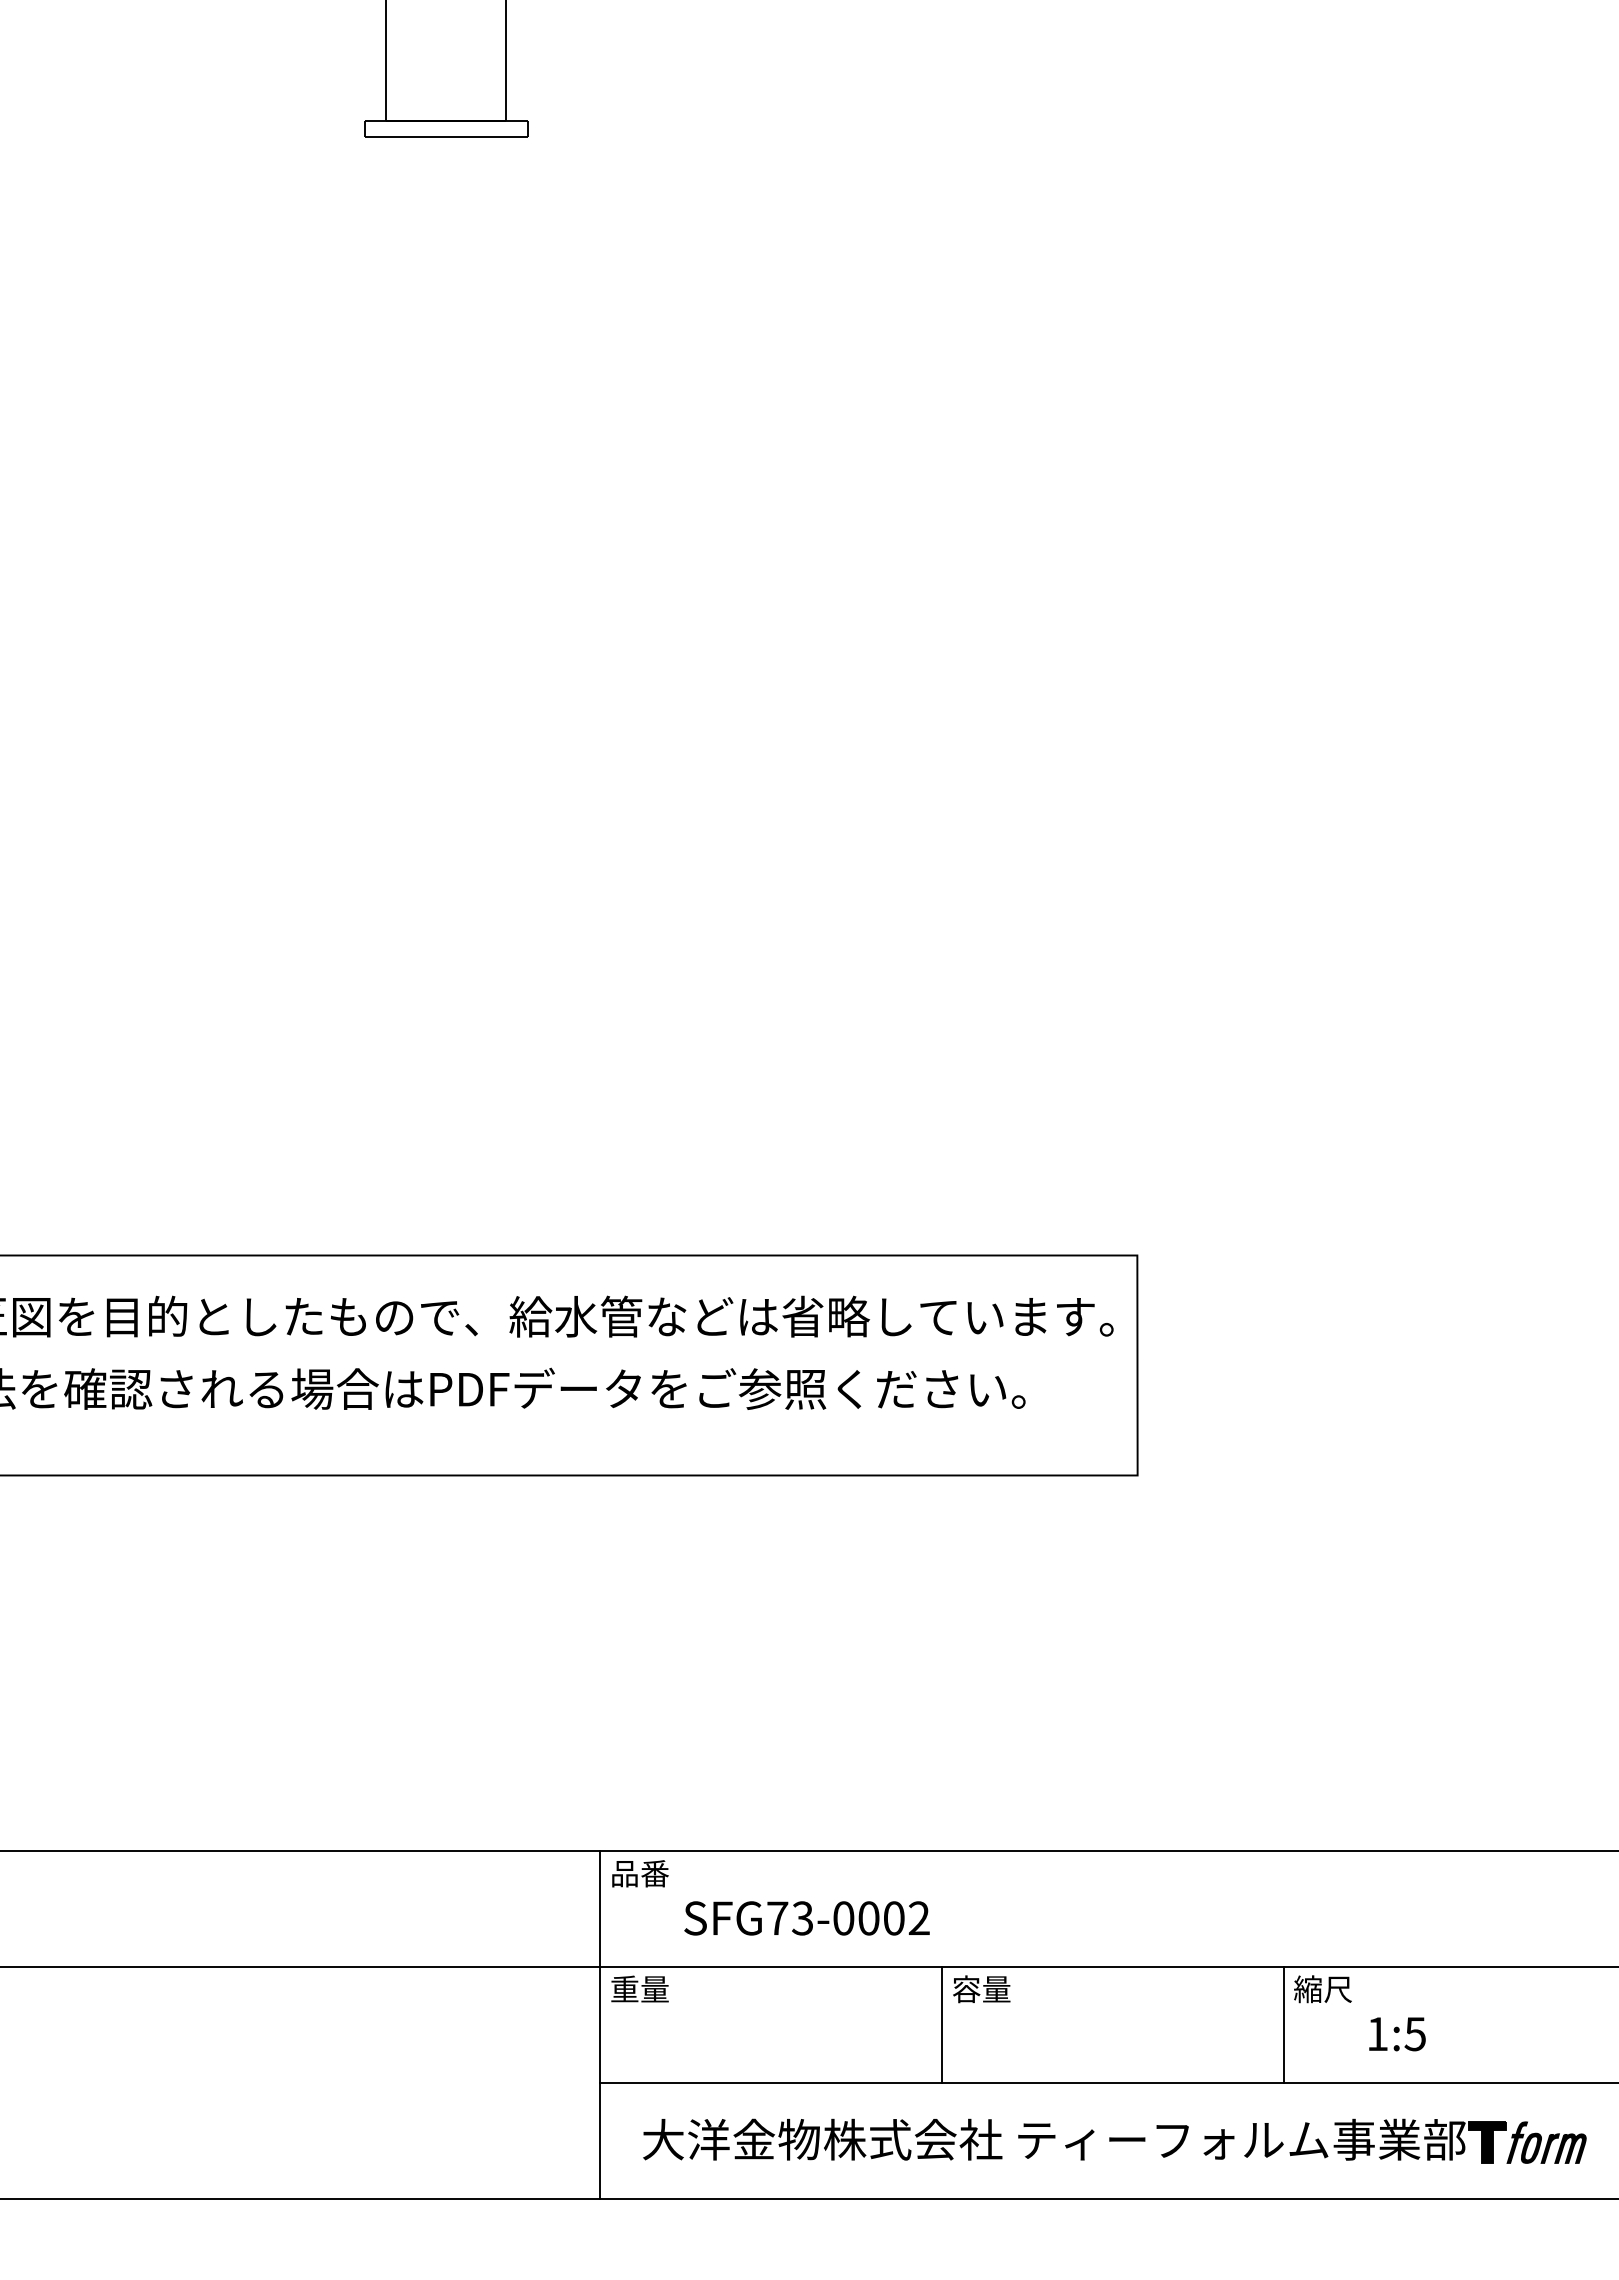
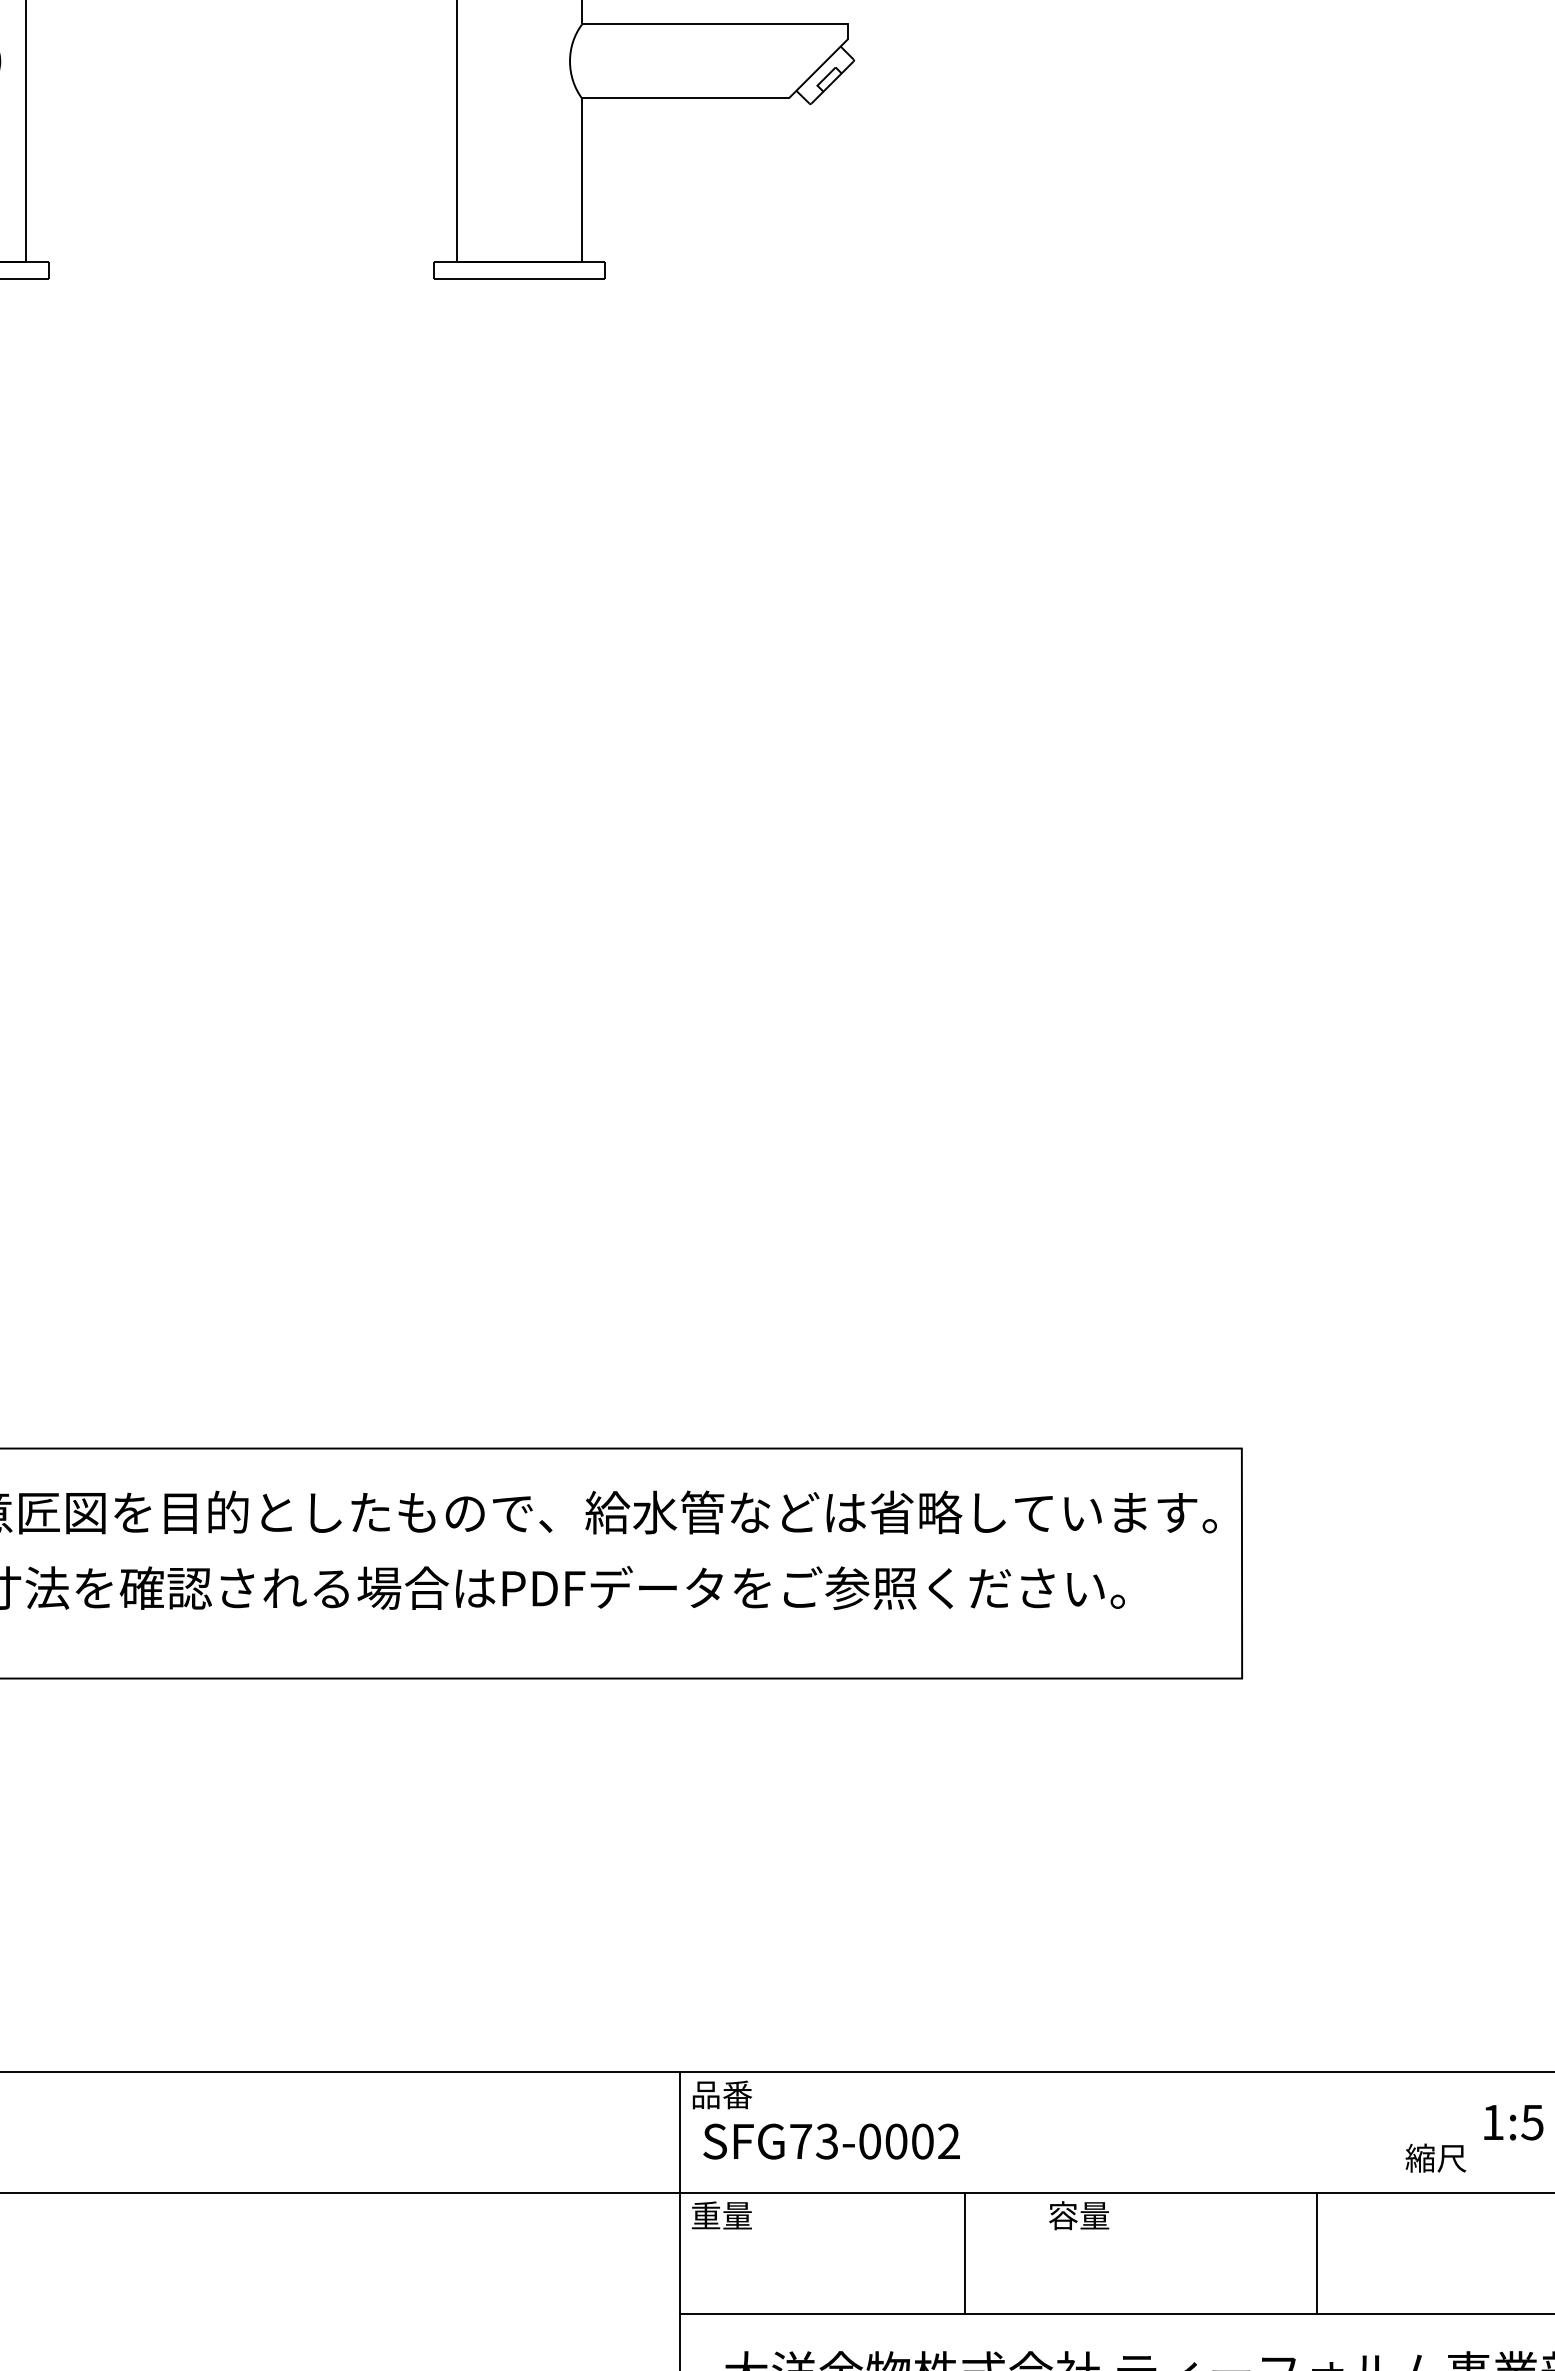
text: (806, 1918) -> (831, 2141), moved
text: (1322, 1989) -> (1435, 2158), moved
line: (941, 2024) -> (964, 2252), moved
line: (1283, 2024) -> (1317, 2252), moved
text: (1397, 2034) -> (1513, 2122), moved

